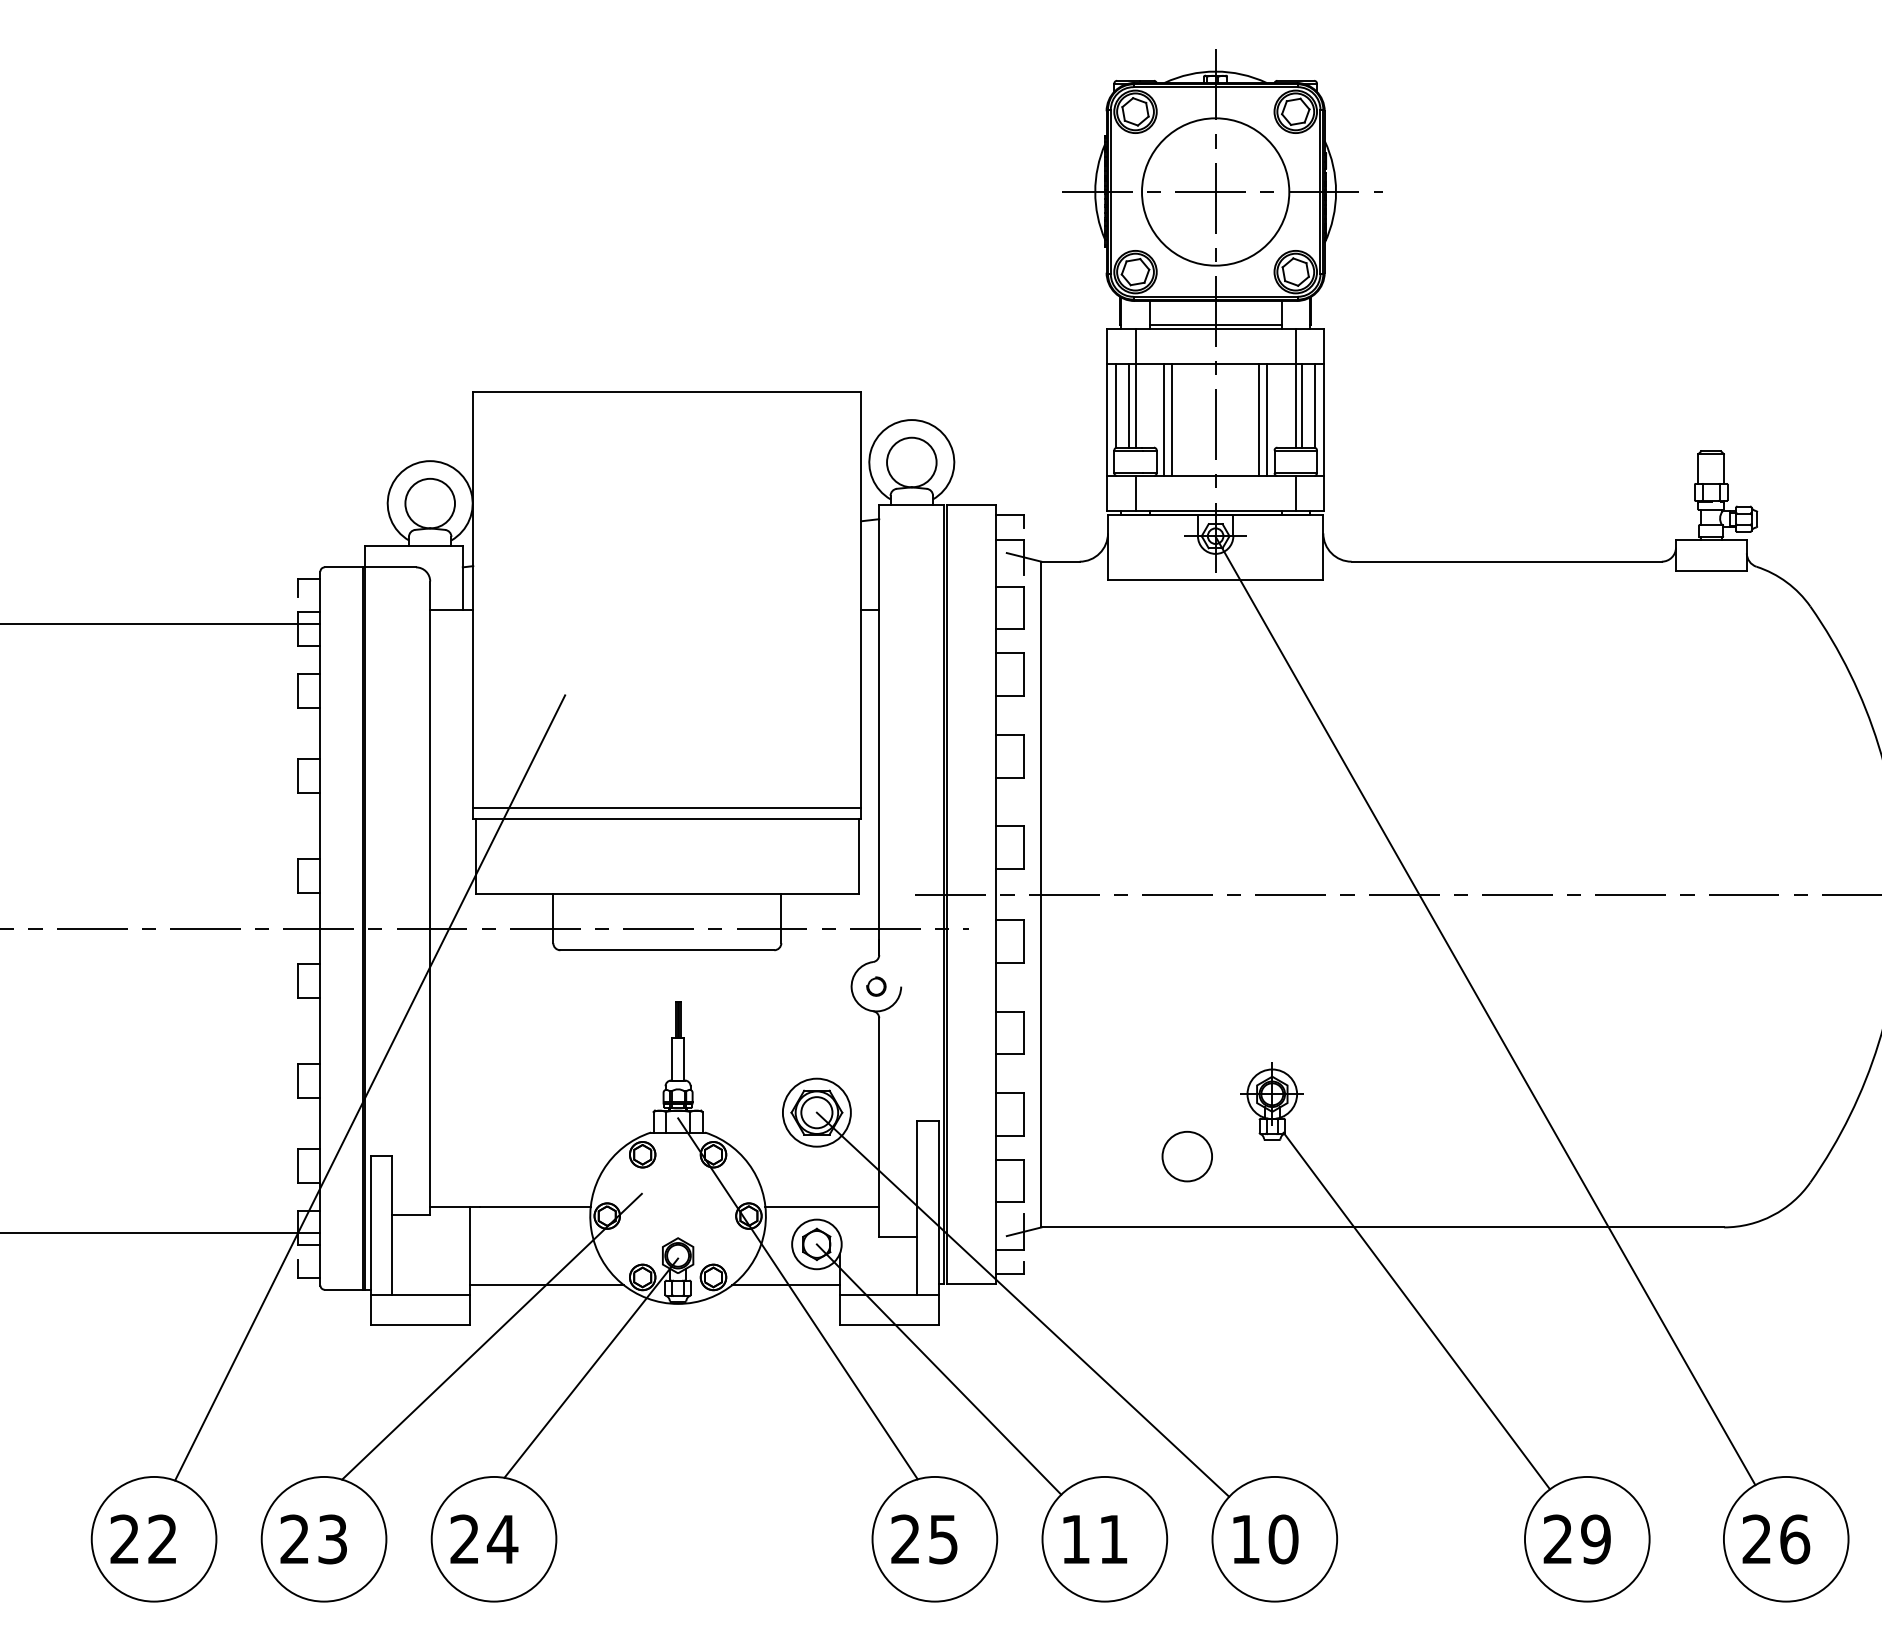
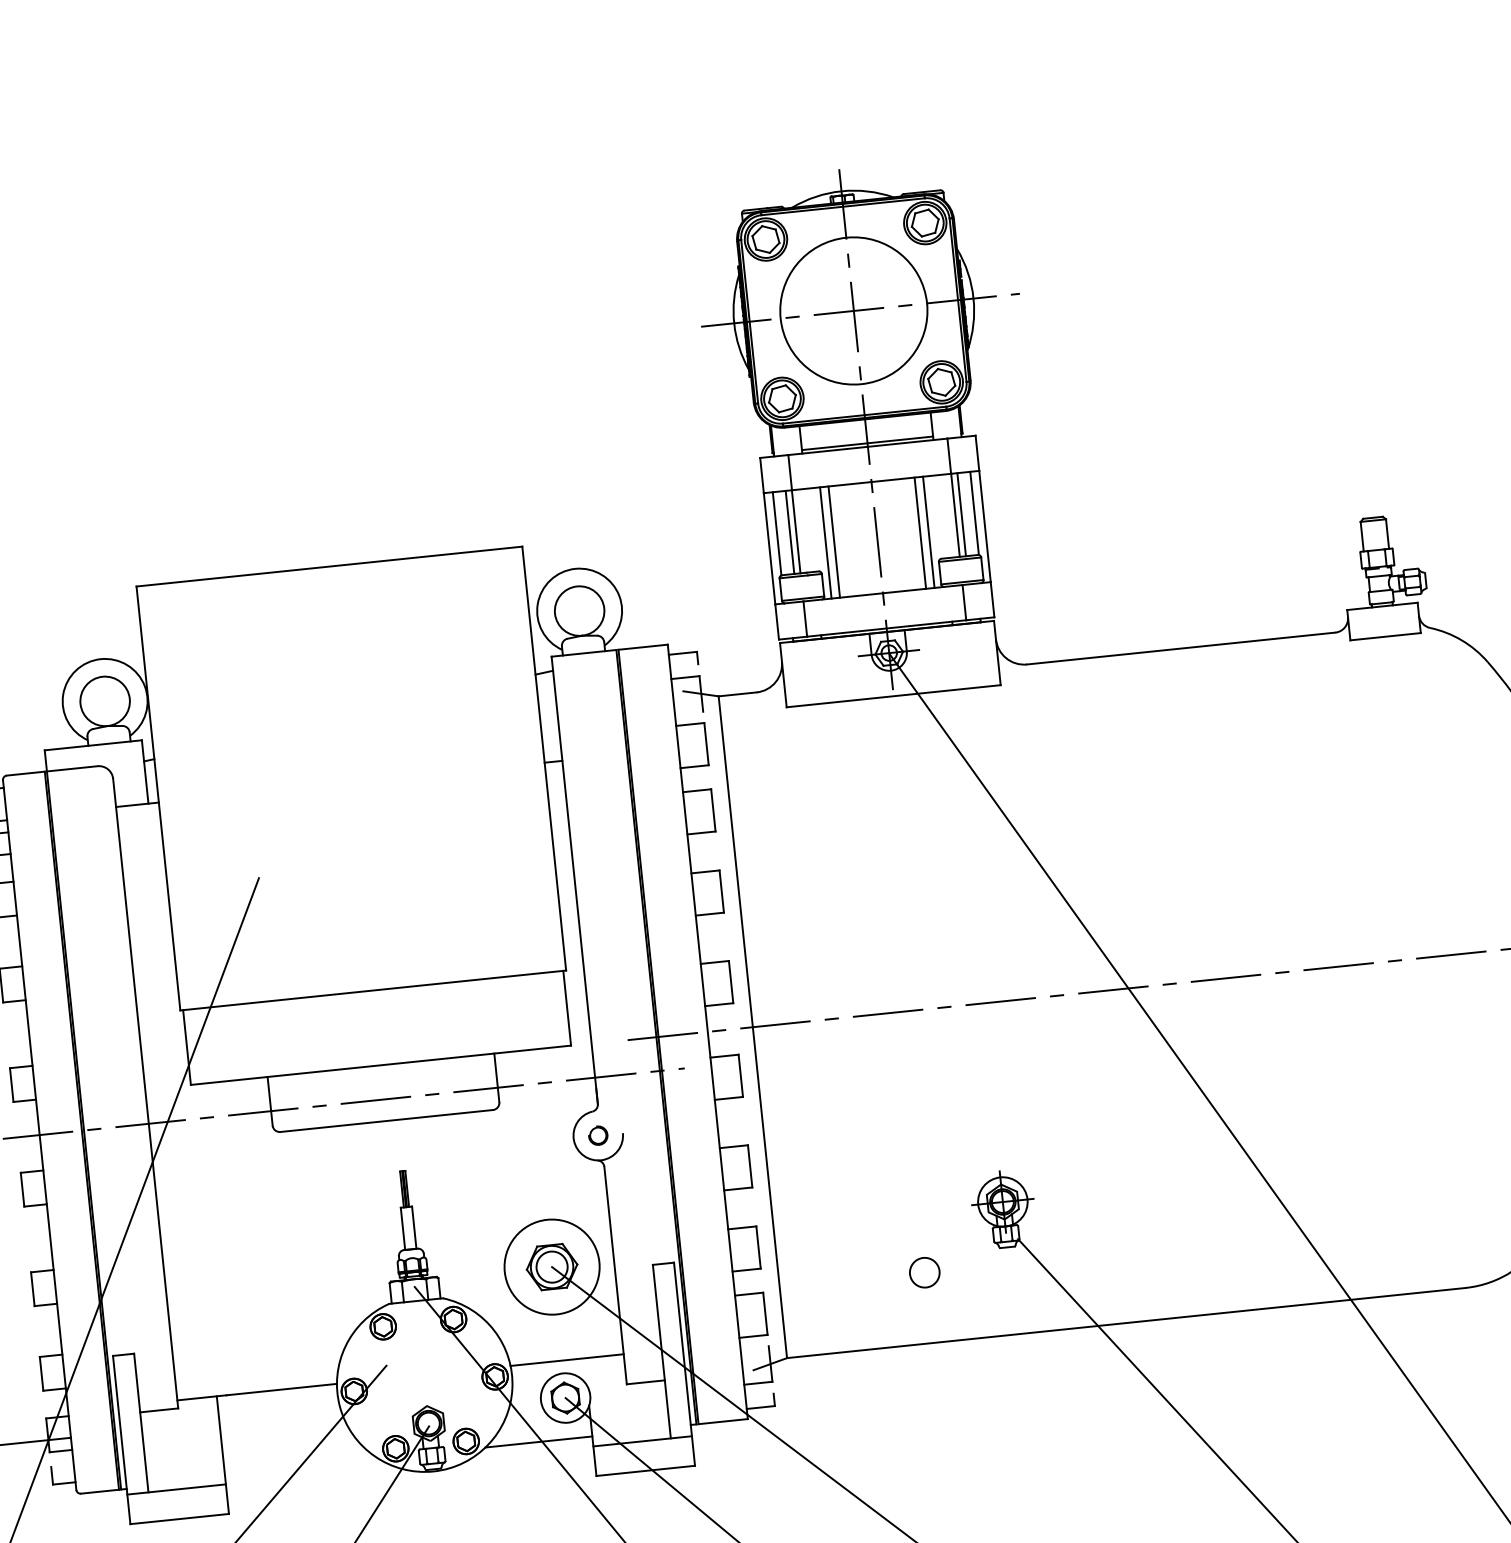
line: (667, 808) -> (372, 980), removed
circle: (816, 1112) -> (551, 1266), size x1.4
circle: (1187, 1156) -> (924, 1272), size x0.6
line: (546, 1285) -> (301, 1466), removed

